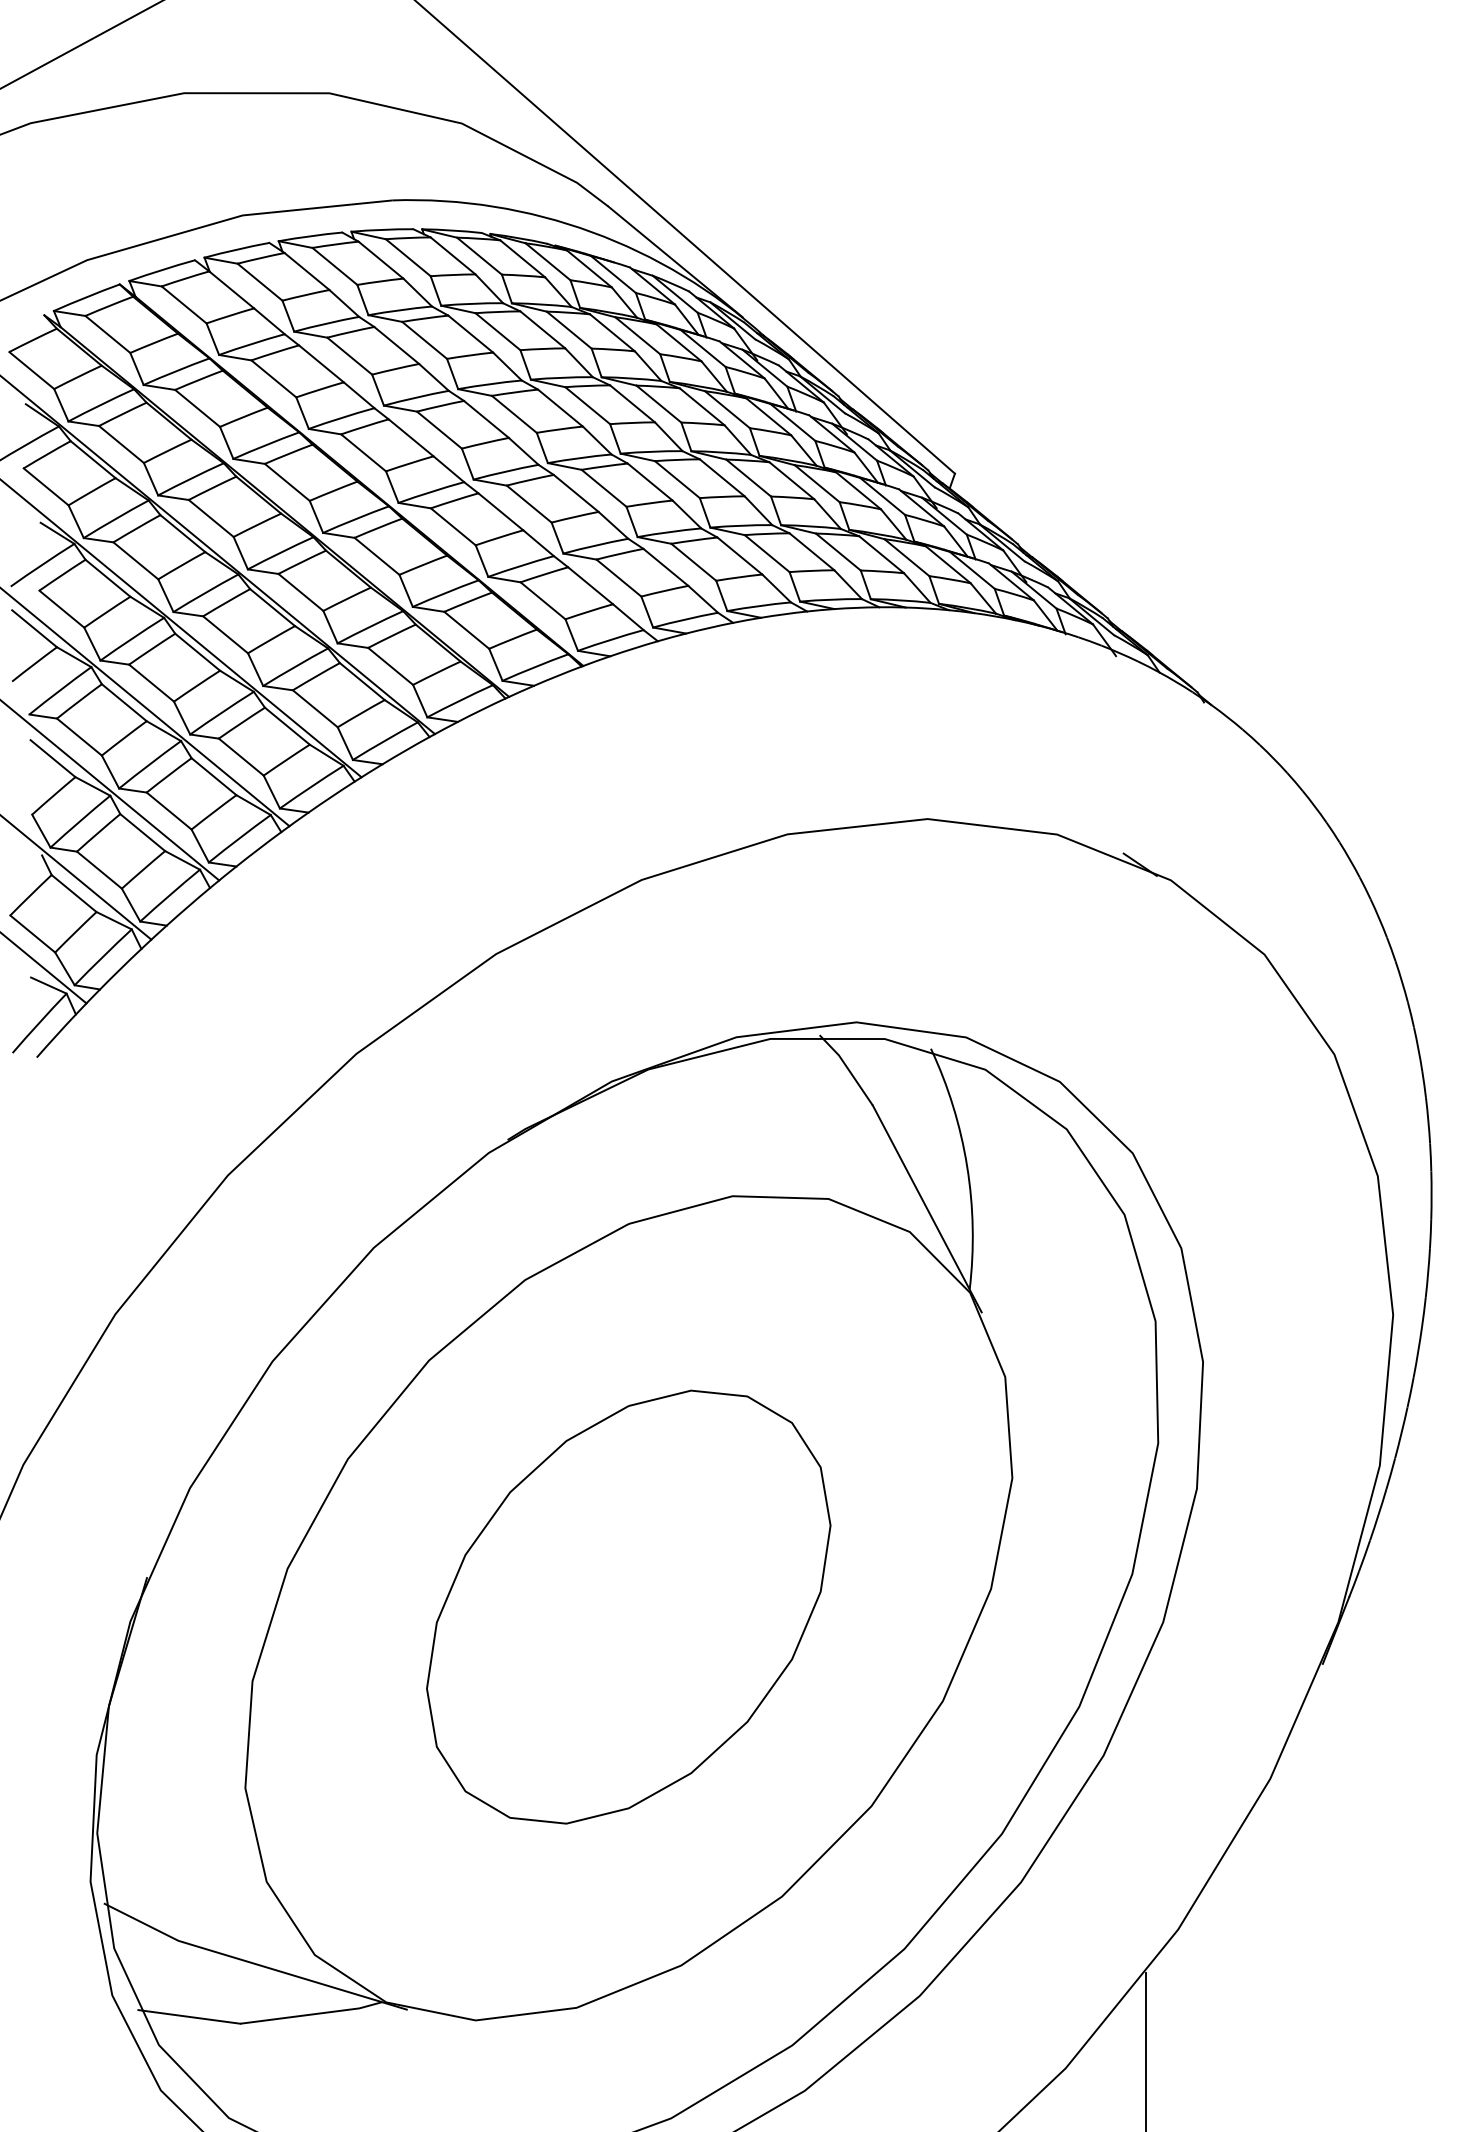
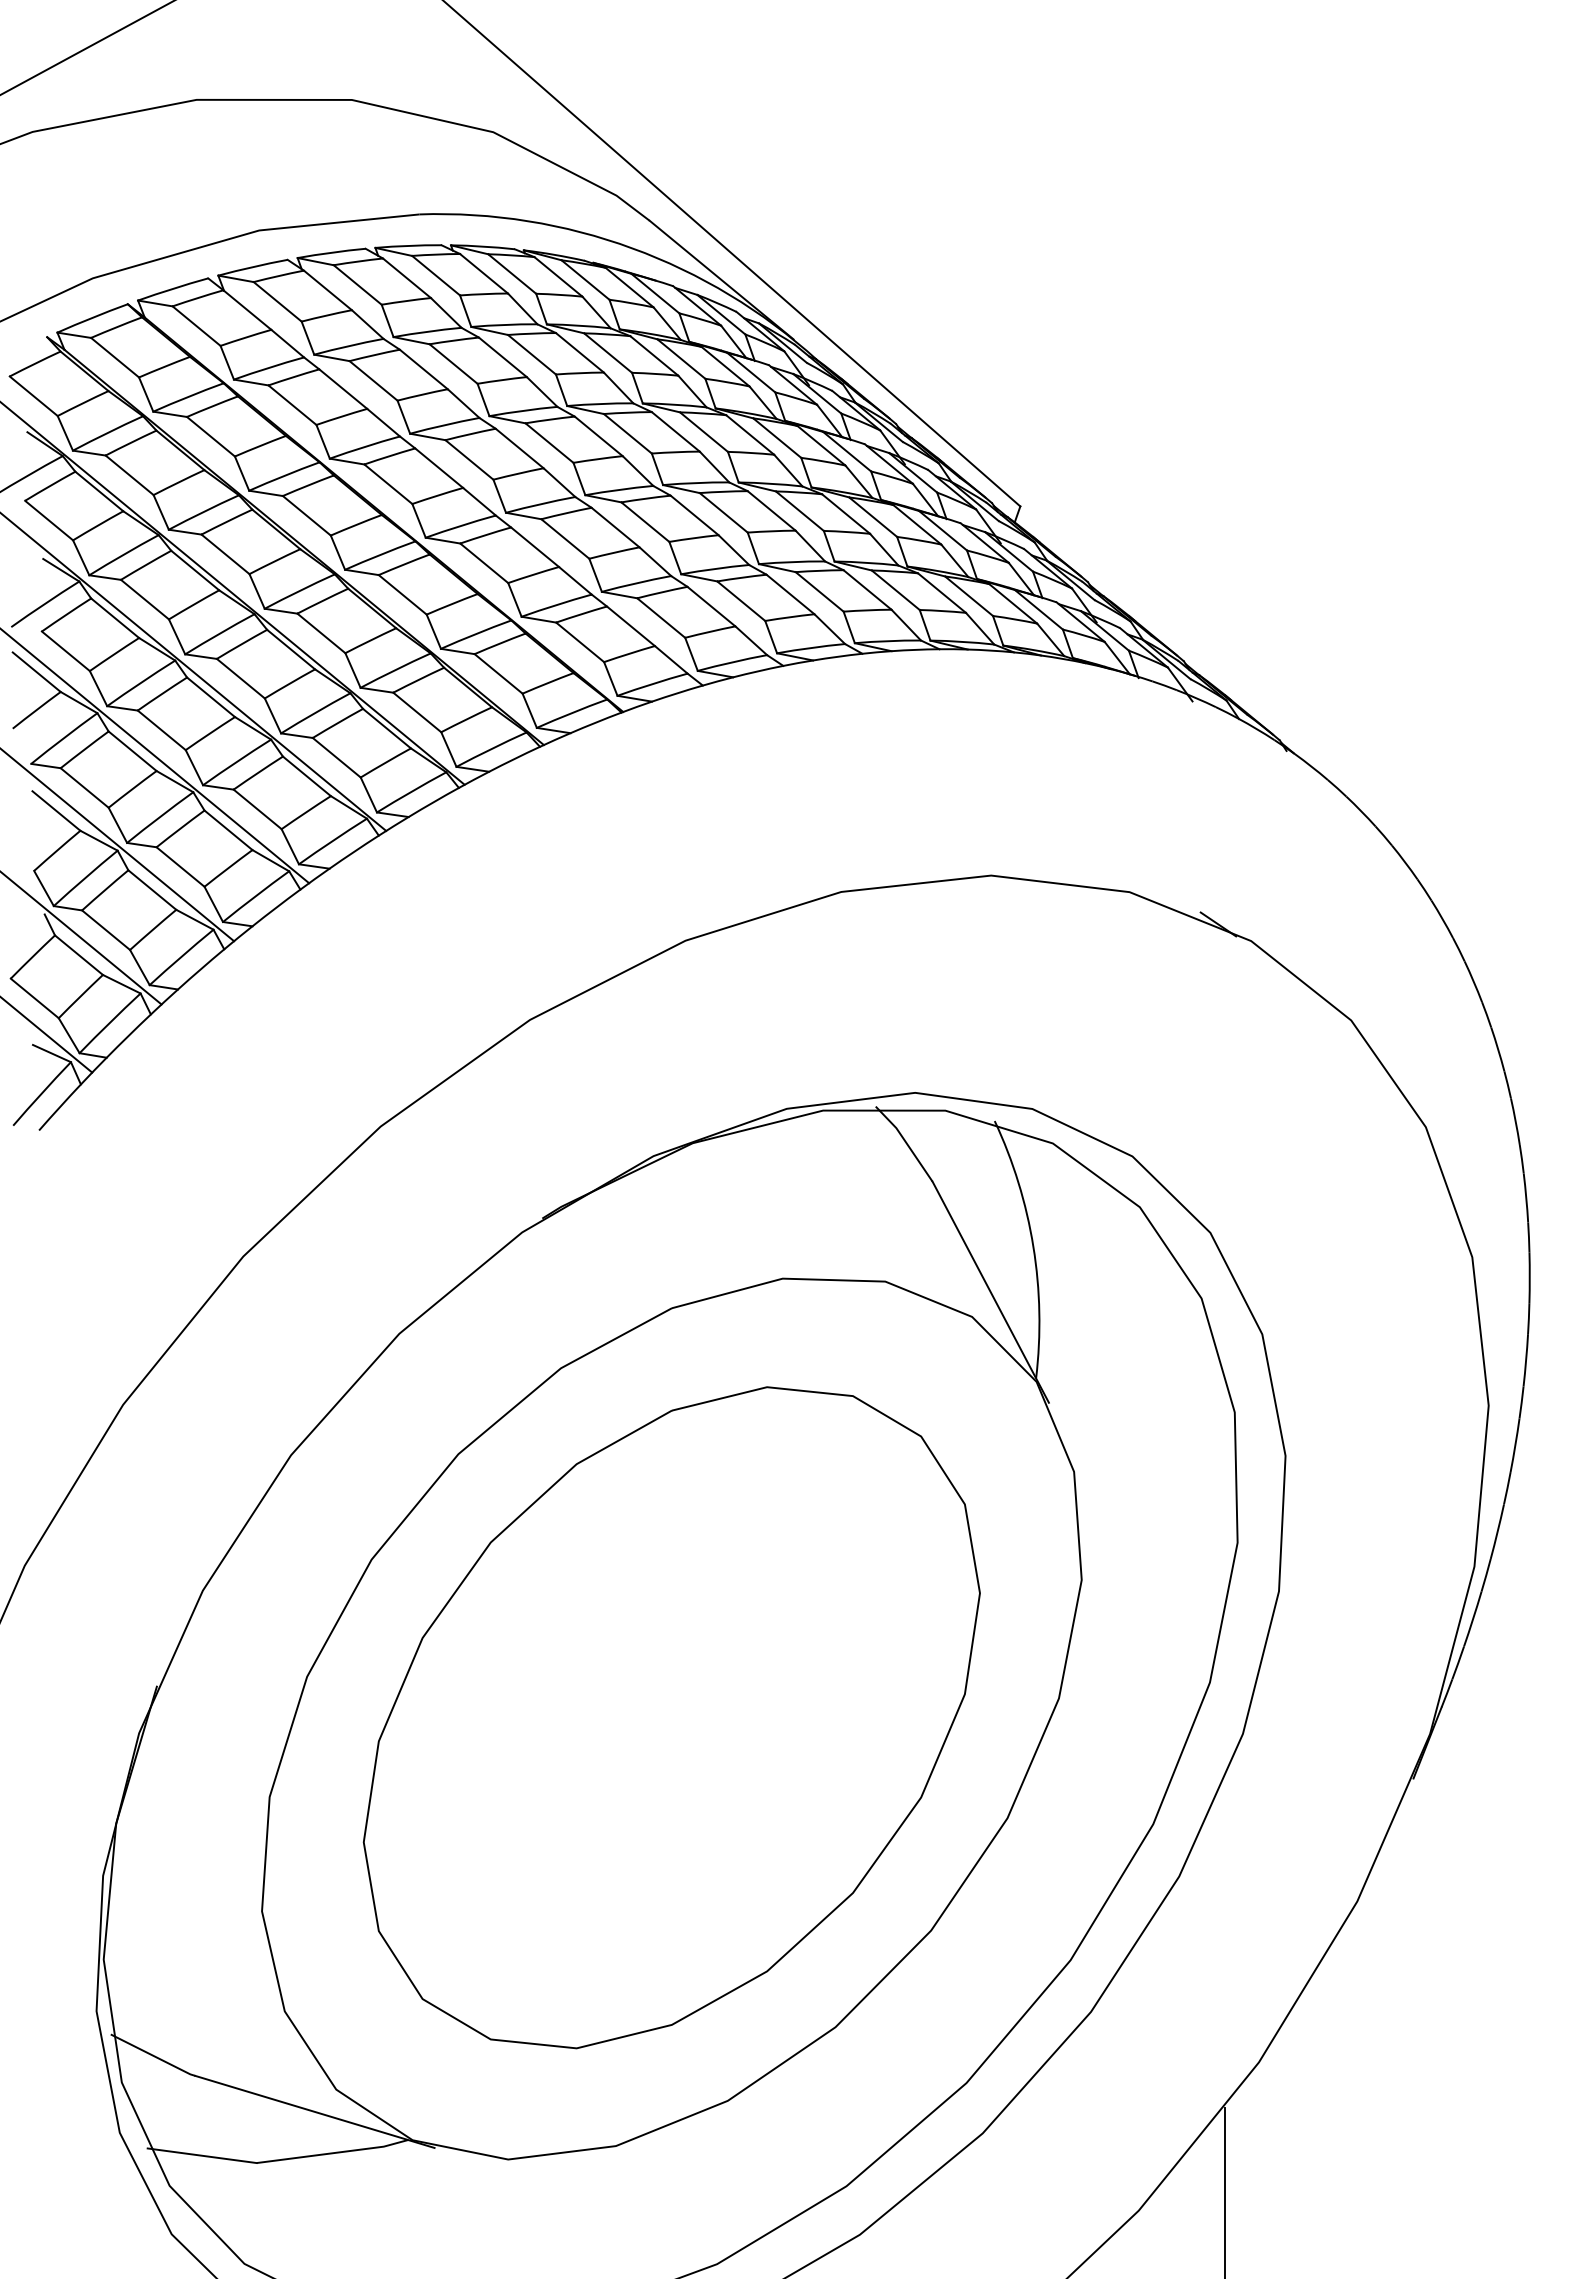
part: (628, 1606) -> (671, 1717), size x1.43

